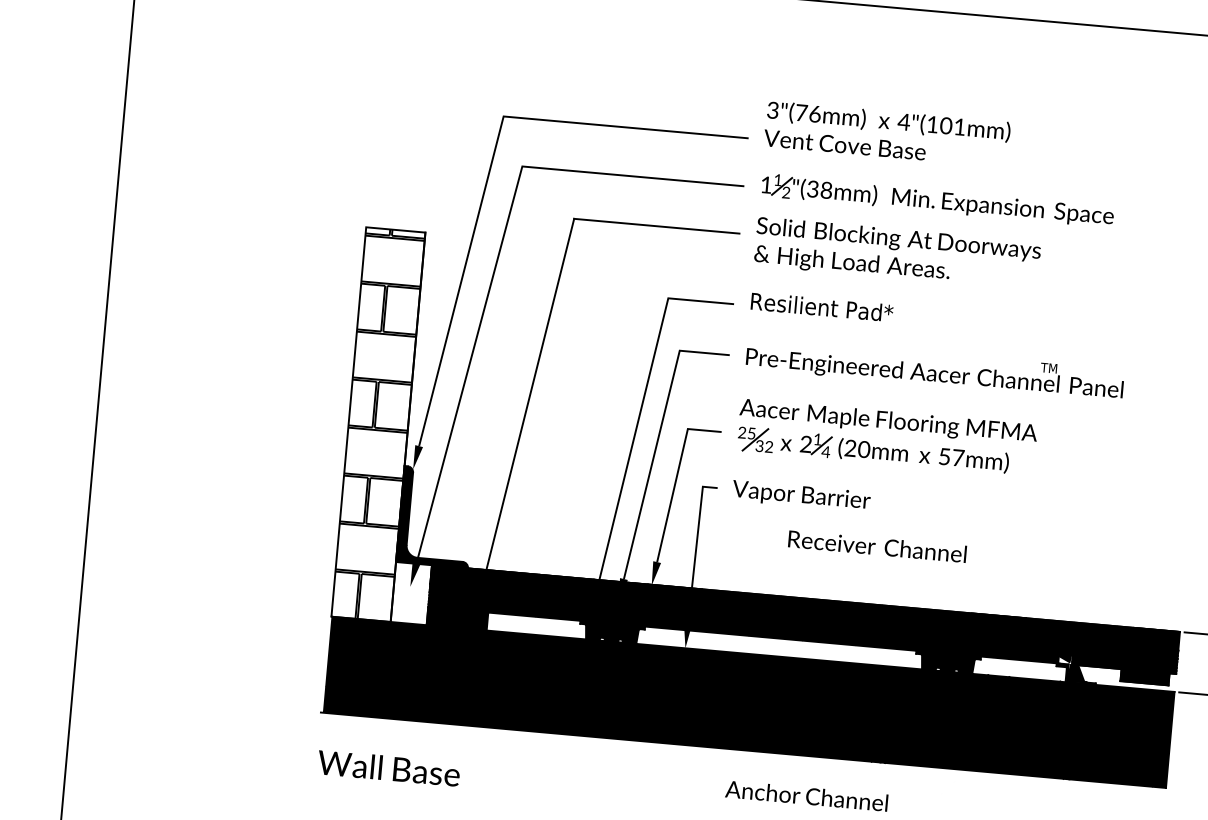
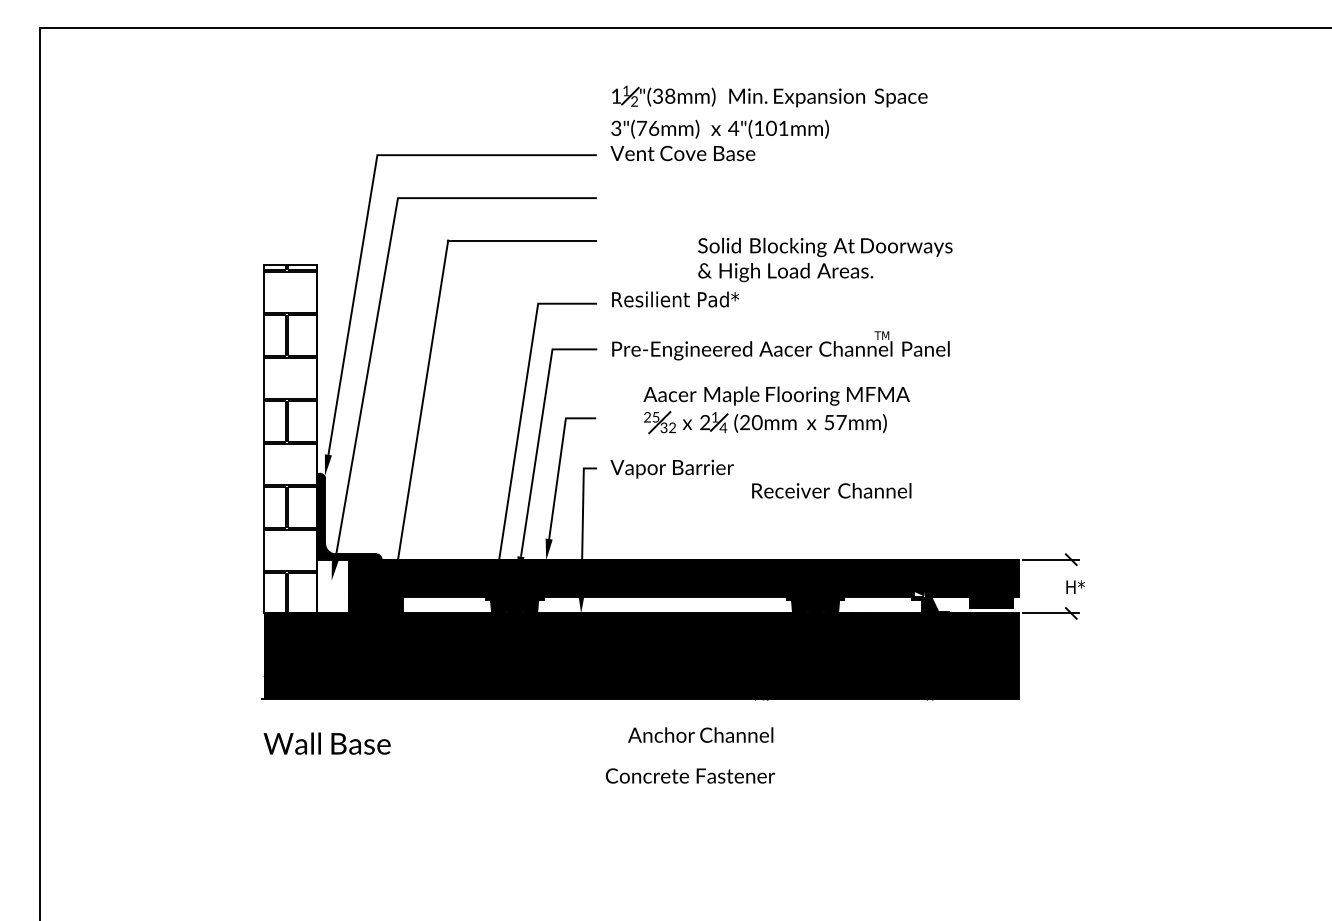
part: (937, 200) -> (769, 96), moved
text: (897, 253) -> (825, 259), moved
part: (886, 448) -> (776, 419), moved
text: (877, 546) -> (831, 490), moved

